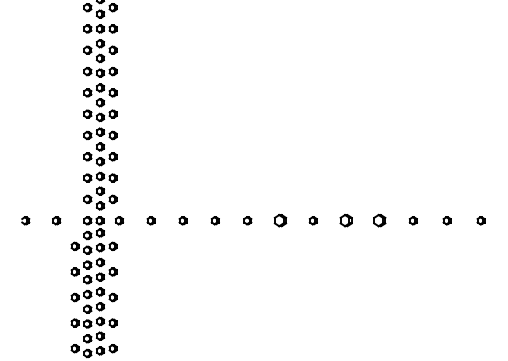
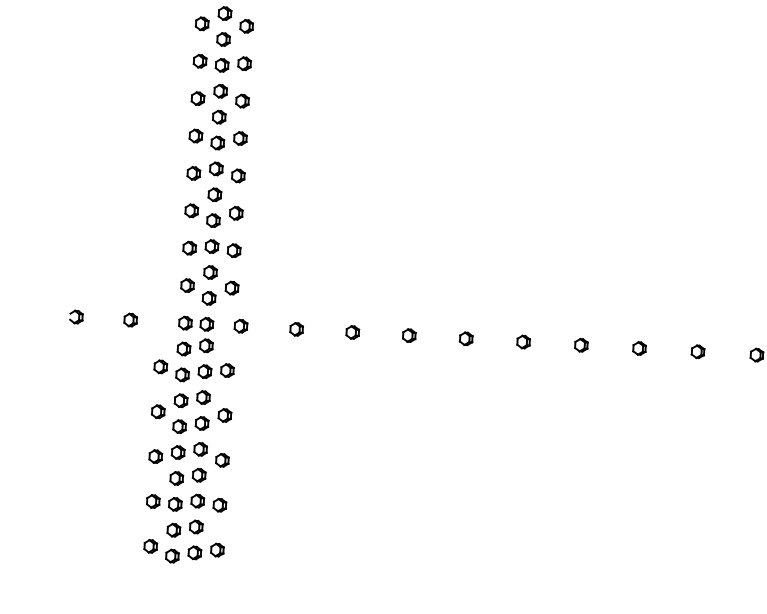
part: (280, 220) -> (523, 341), size x0.62
part: (346, 220) -> (639, 348), size x0.62
part: (379, 220) -> (697, 351), size x0.62

